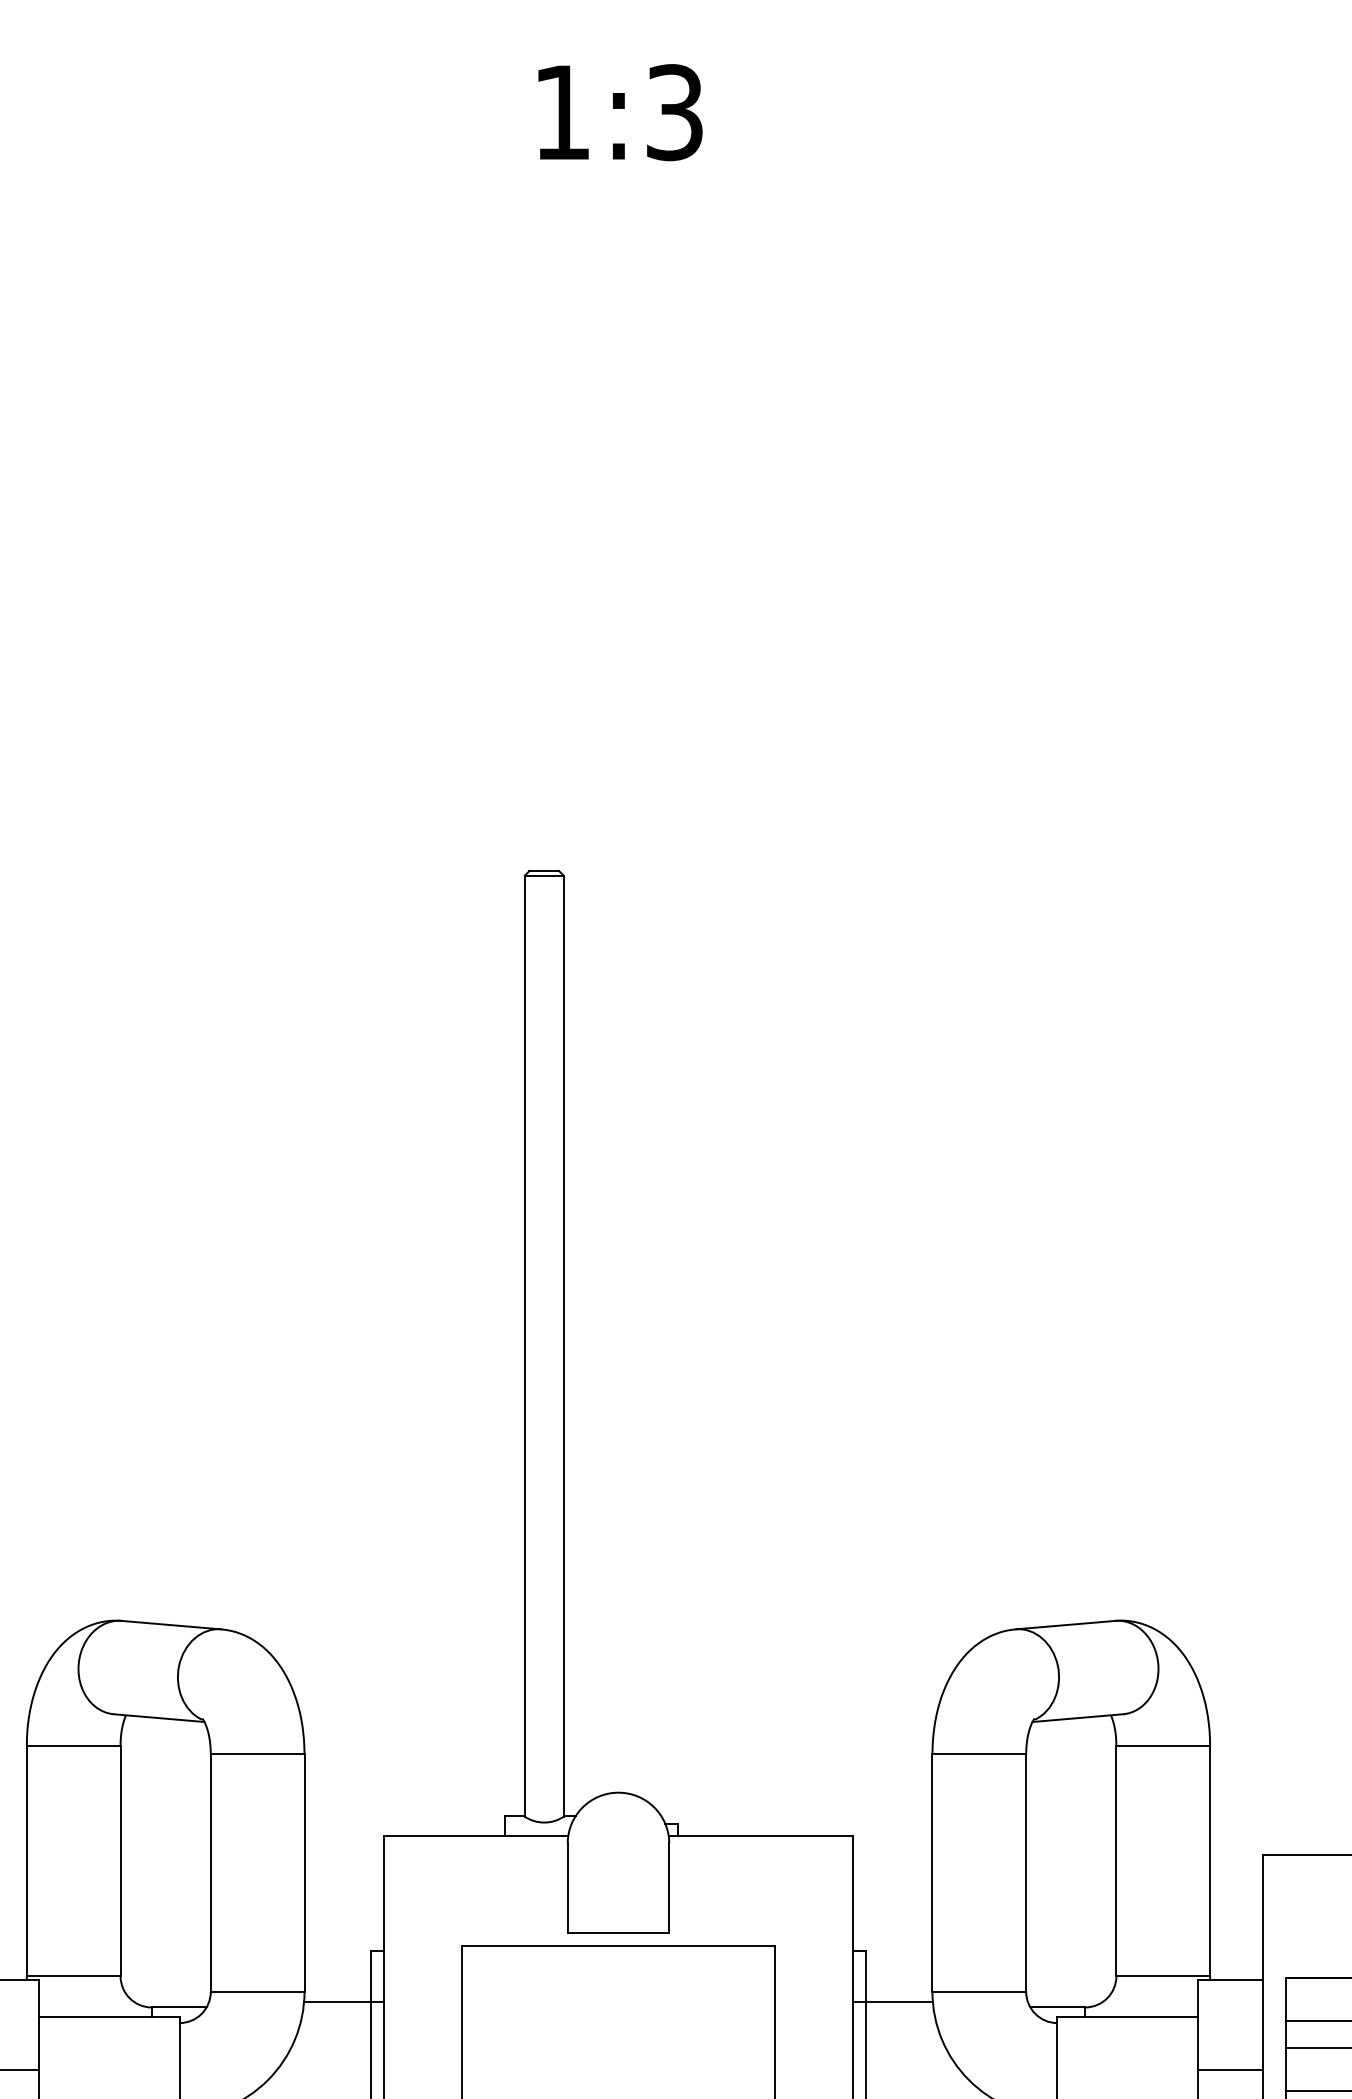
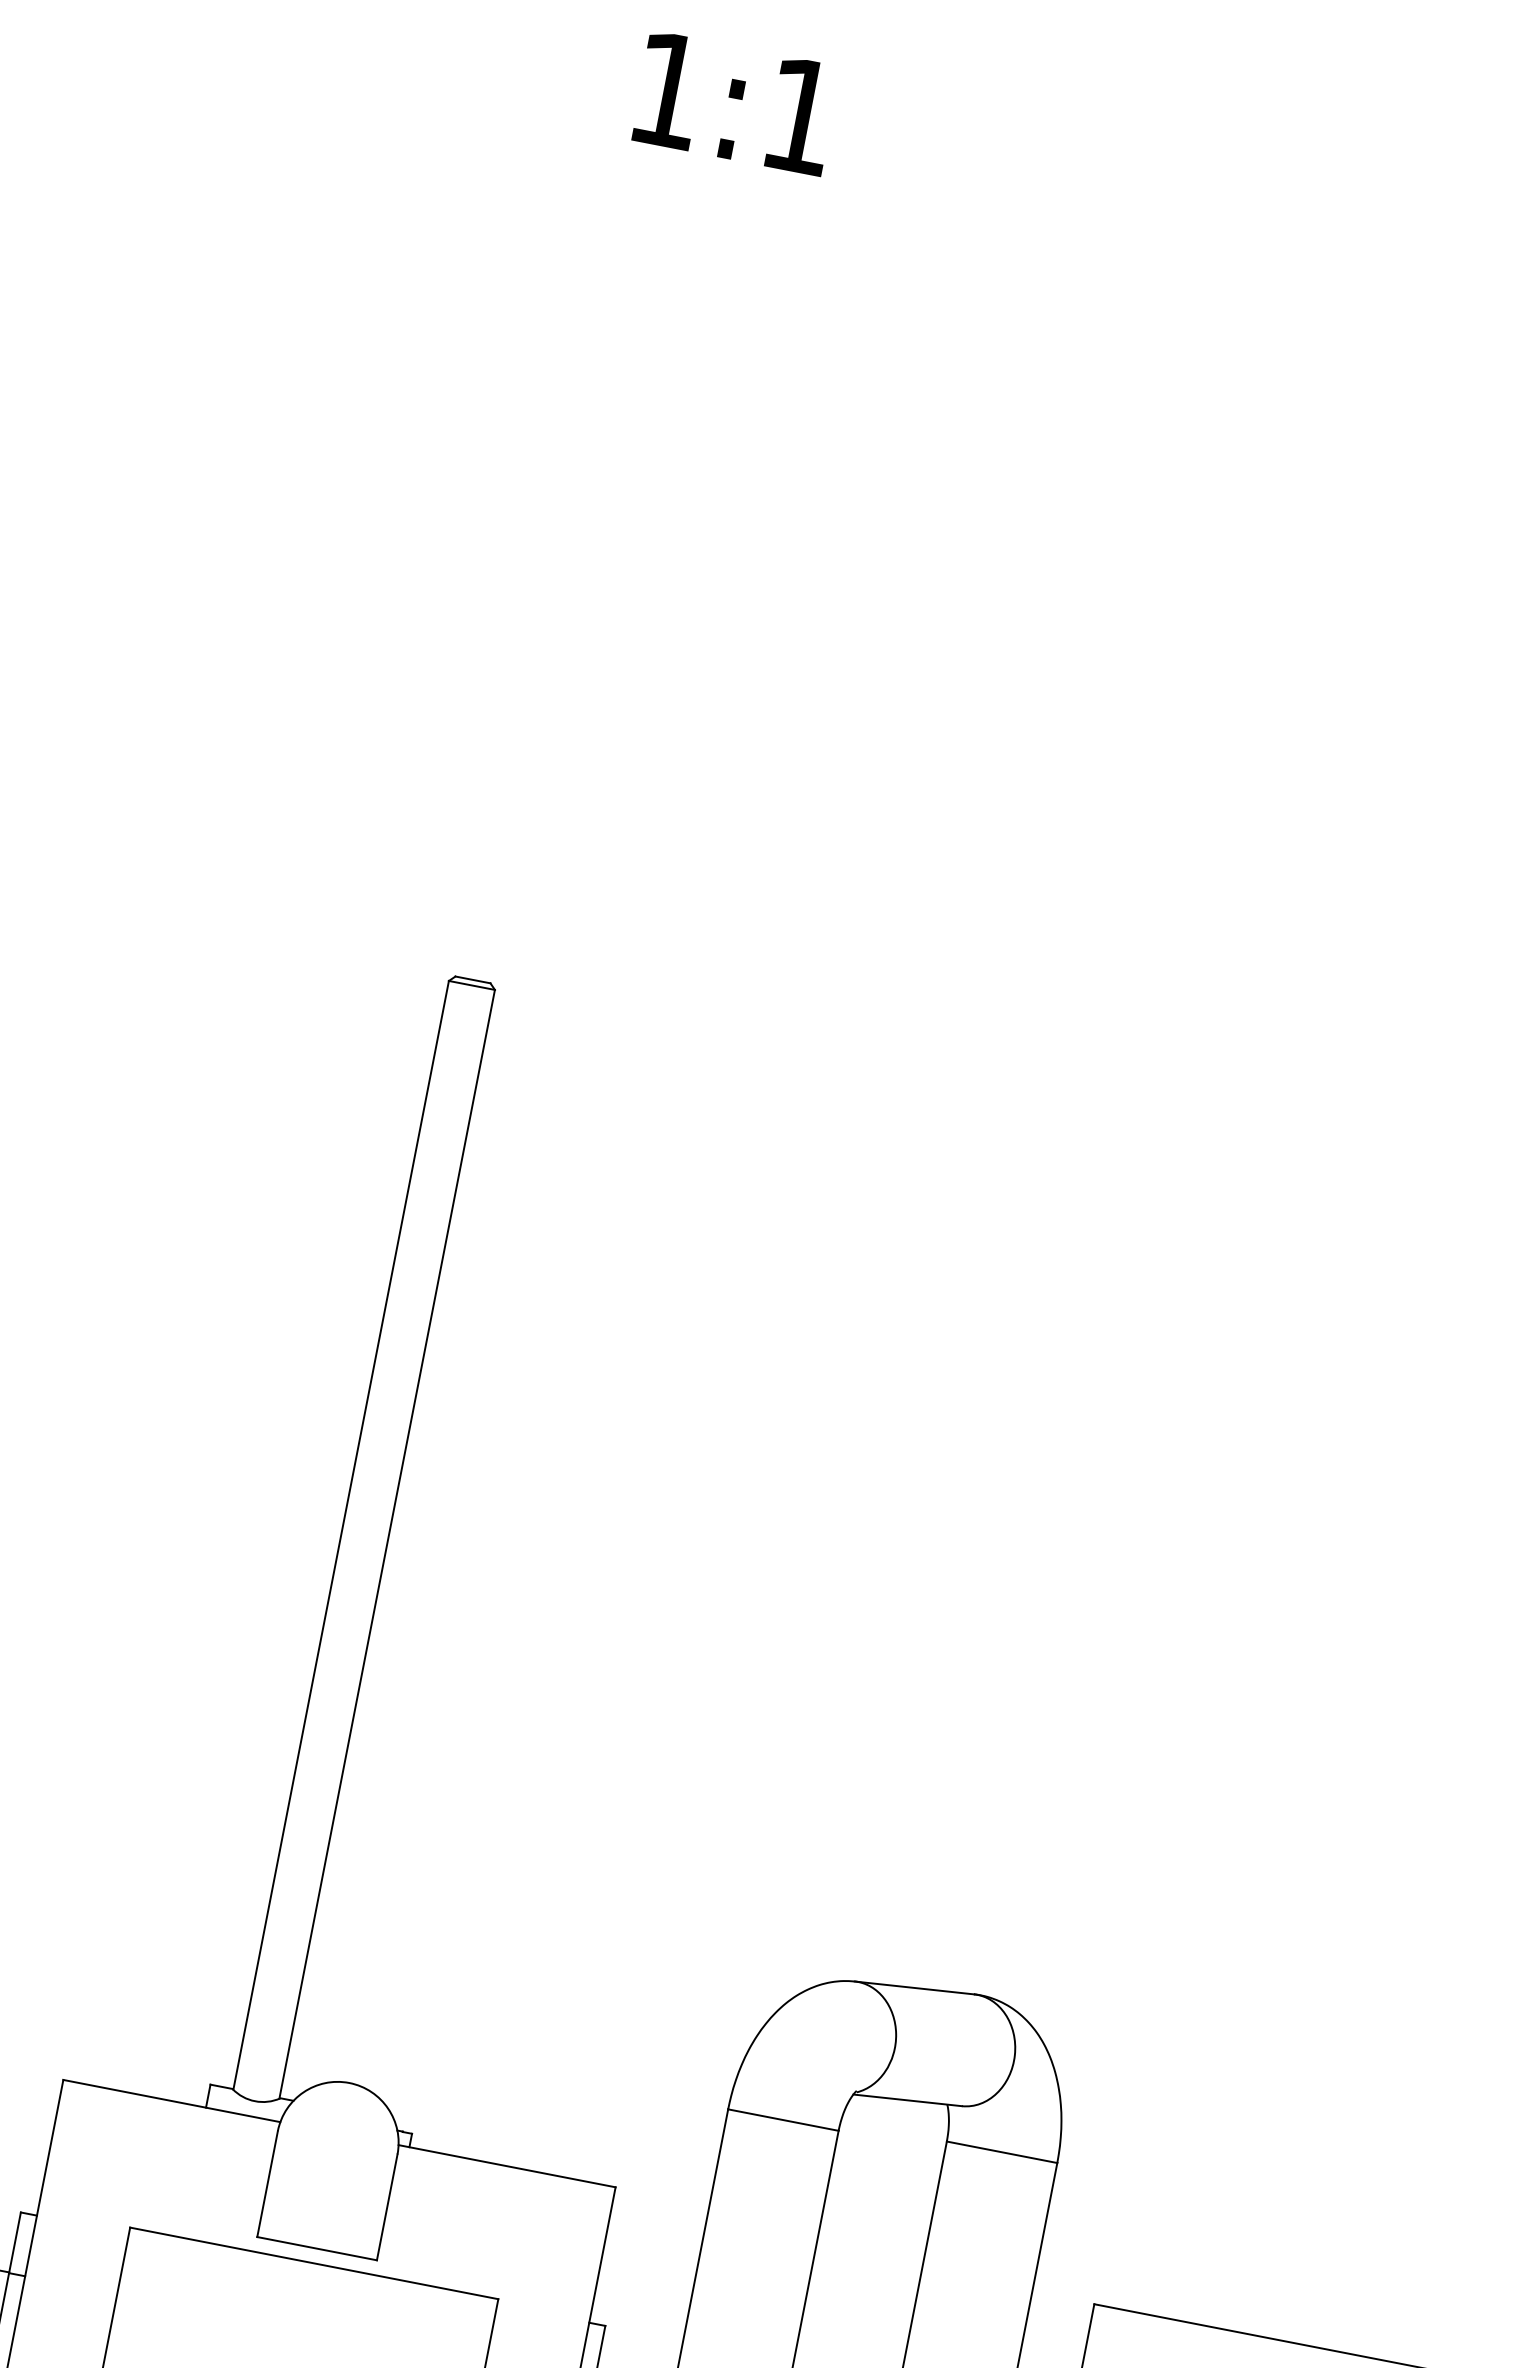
text: (674, 112) -> (800, 115), 1:3 -> 1:1

